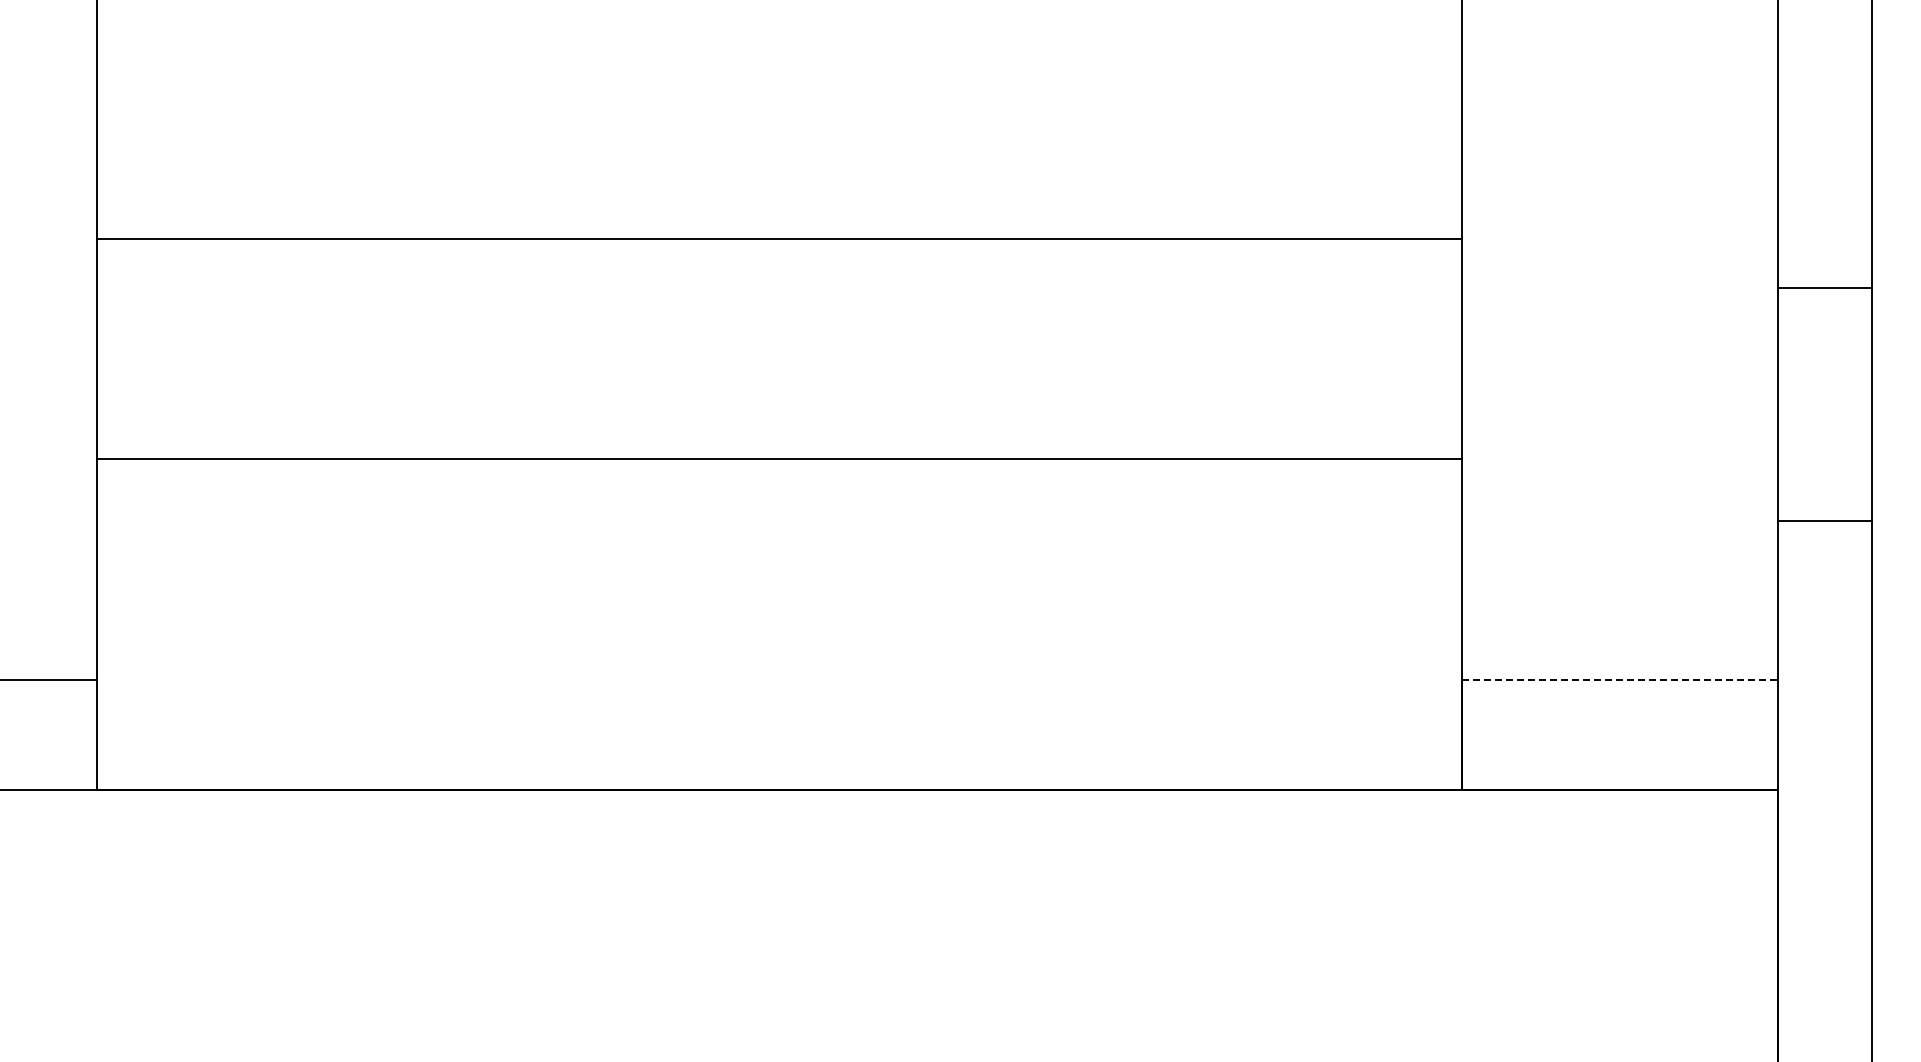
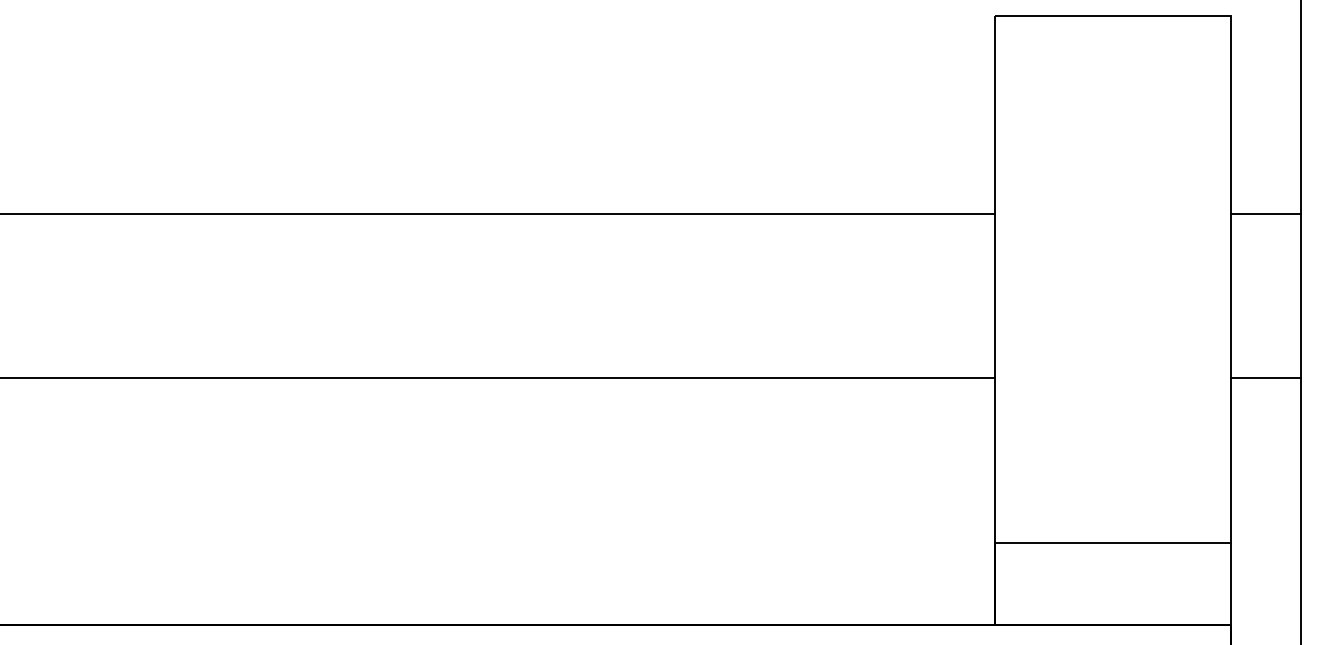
line: (1824, 288) -> (1265, 214), moved
line: (1824, 521) -> (1265, 378), moved
line: (1620, 679) -> (1113, 542), dashed -> solid

